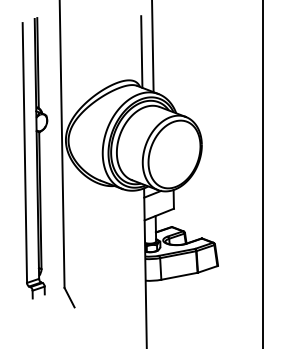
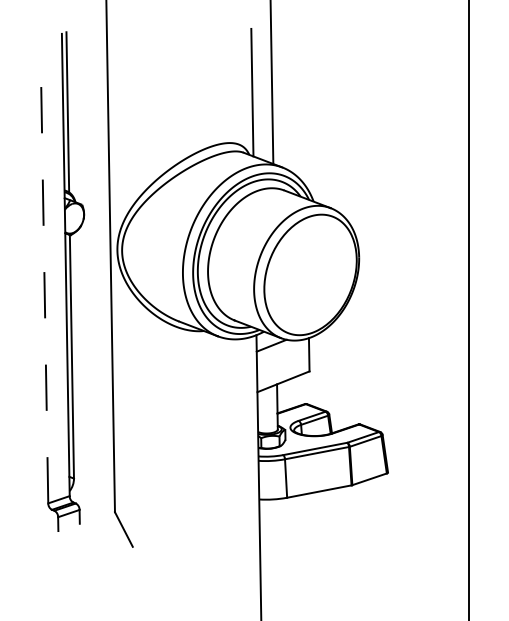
line: (24, 153) -> (43, 273), solid -> dashed

